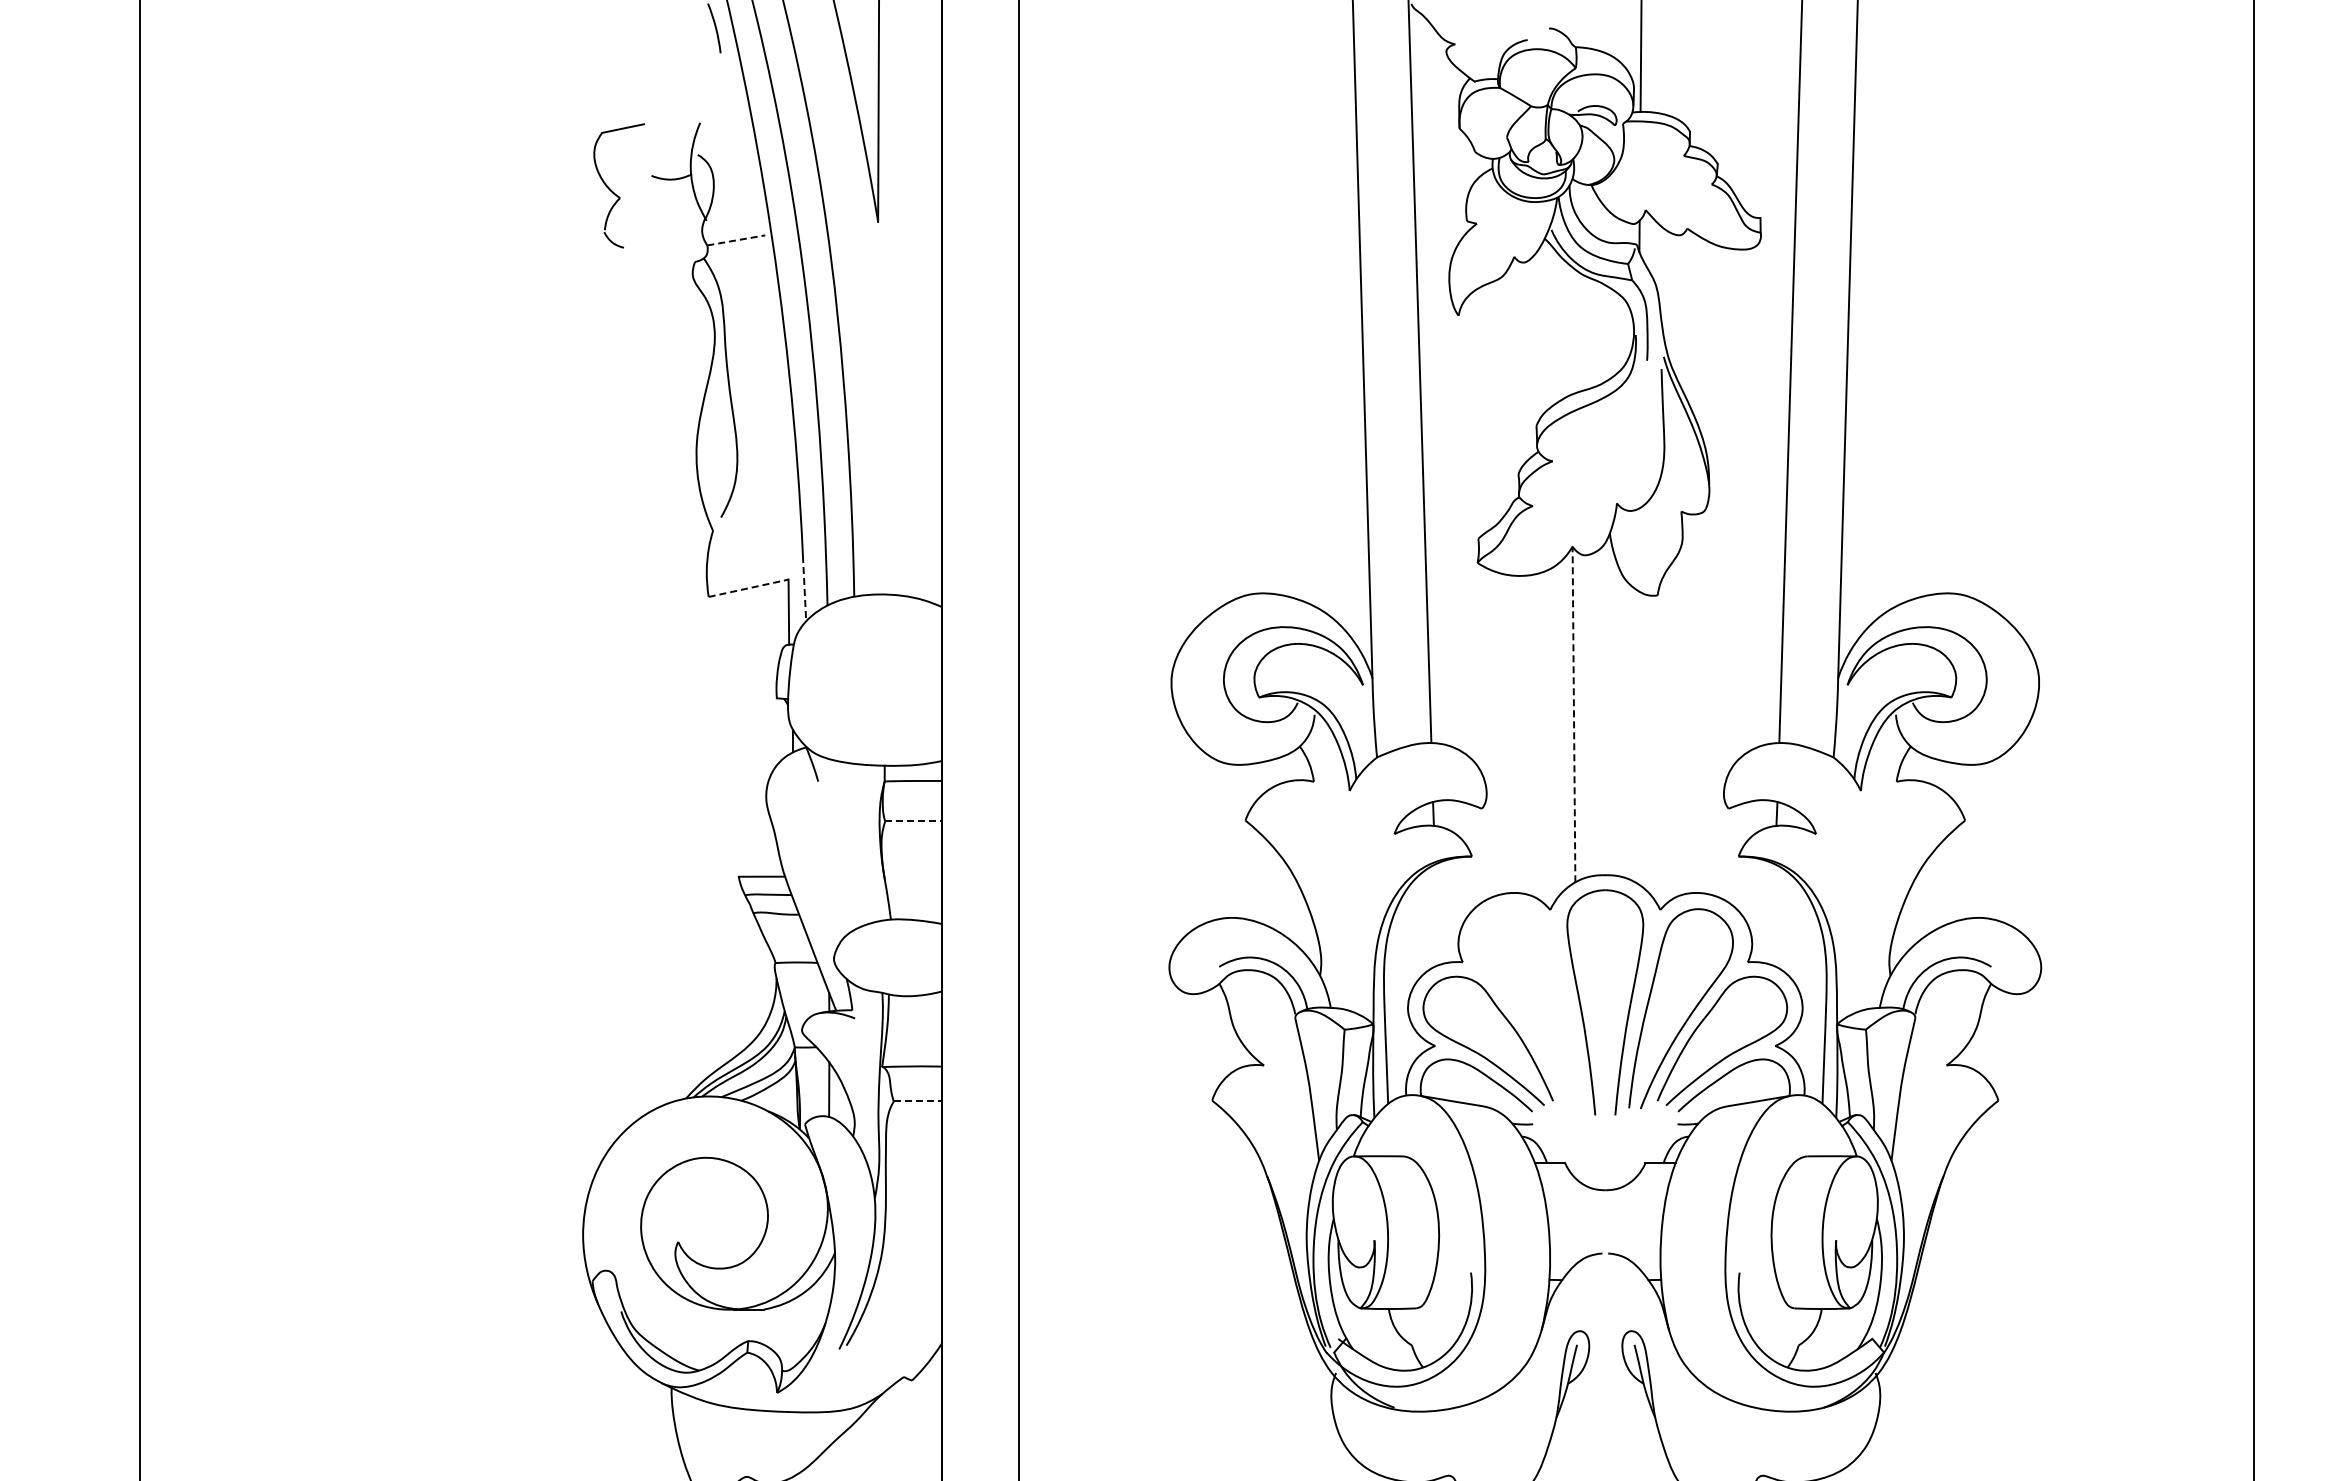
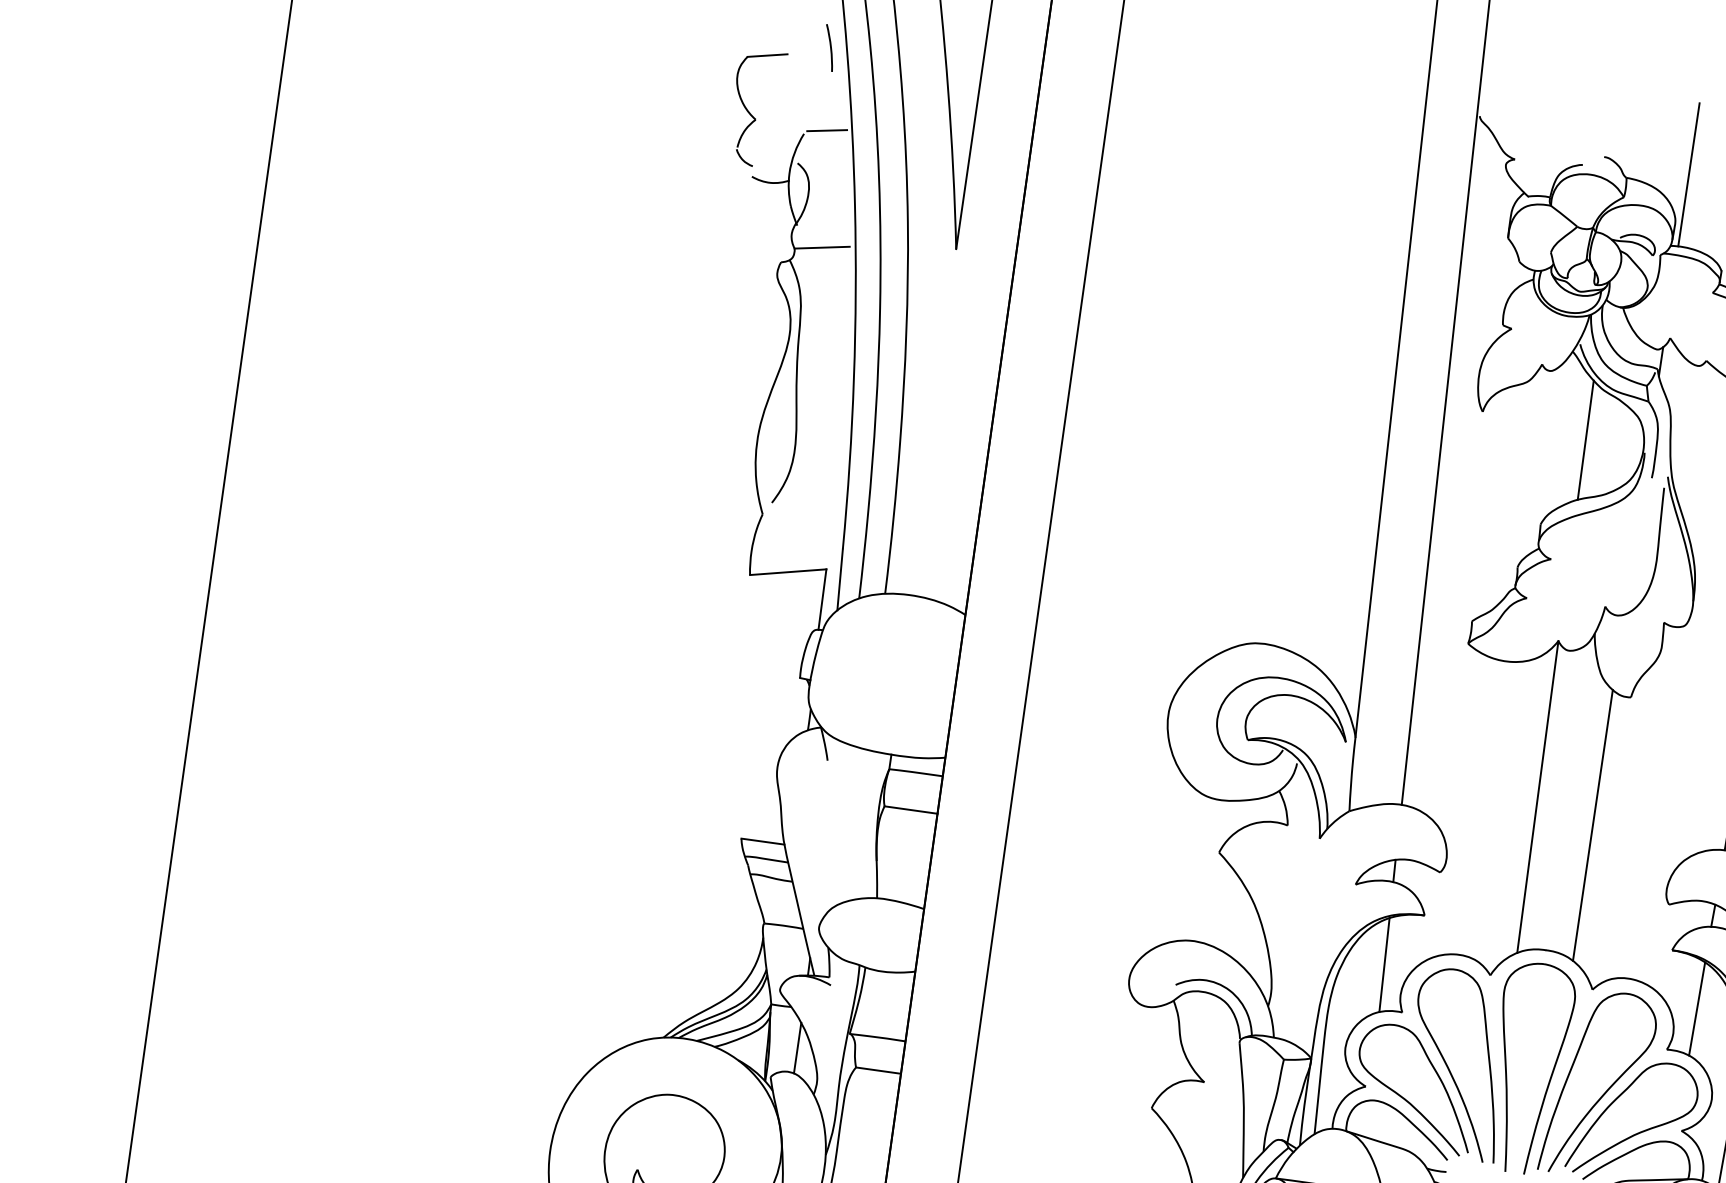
line: (724, 115) -> (827, 130), added
part: (612, 190) -> (749, 111), moved
line: (736, 240) -> (822, 247), dashed -> solid
line: (1571, 330) -> (1585, 440), added
line: (748, 588) -> (788, 572), dashed -> solid
line: (804, 588) -> (840, 579), dashed -> solid
line: (1573, 714) -> (1537, 796), dashed -> solid
line: (1636, 736) -> (1593, 825), added
line: (914, 821) -> (911, 810), dashed -> solid
line: (1436, 914) -> (1384, 964), added
line: (1773, 914) -> (1696, 1008), added
curve: (1520, 1013) -> (1449, 1067), added
line: (918, 1101) -> (878, 1070), dashed -> solid

